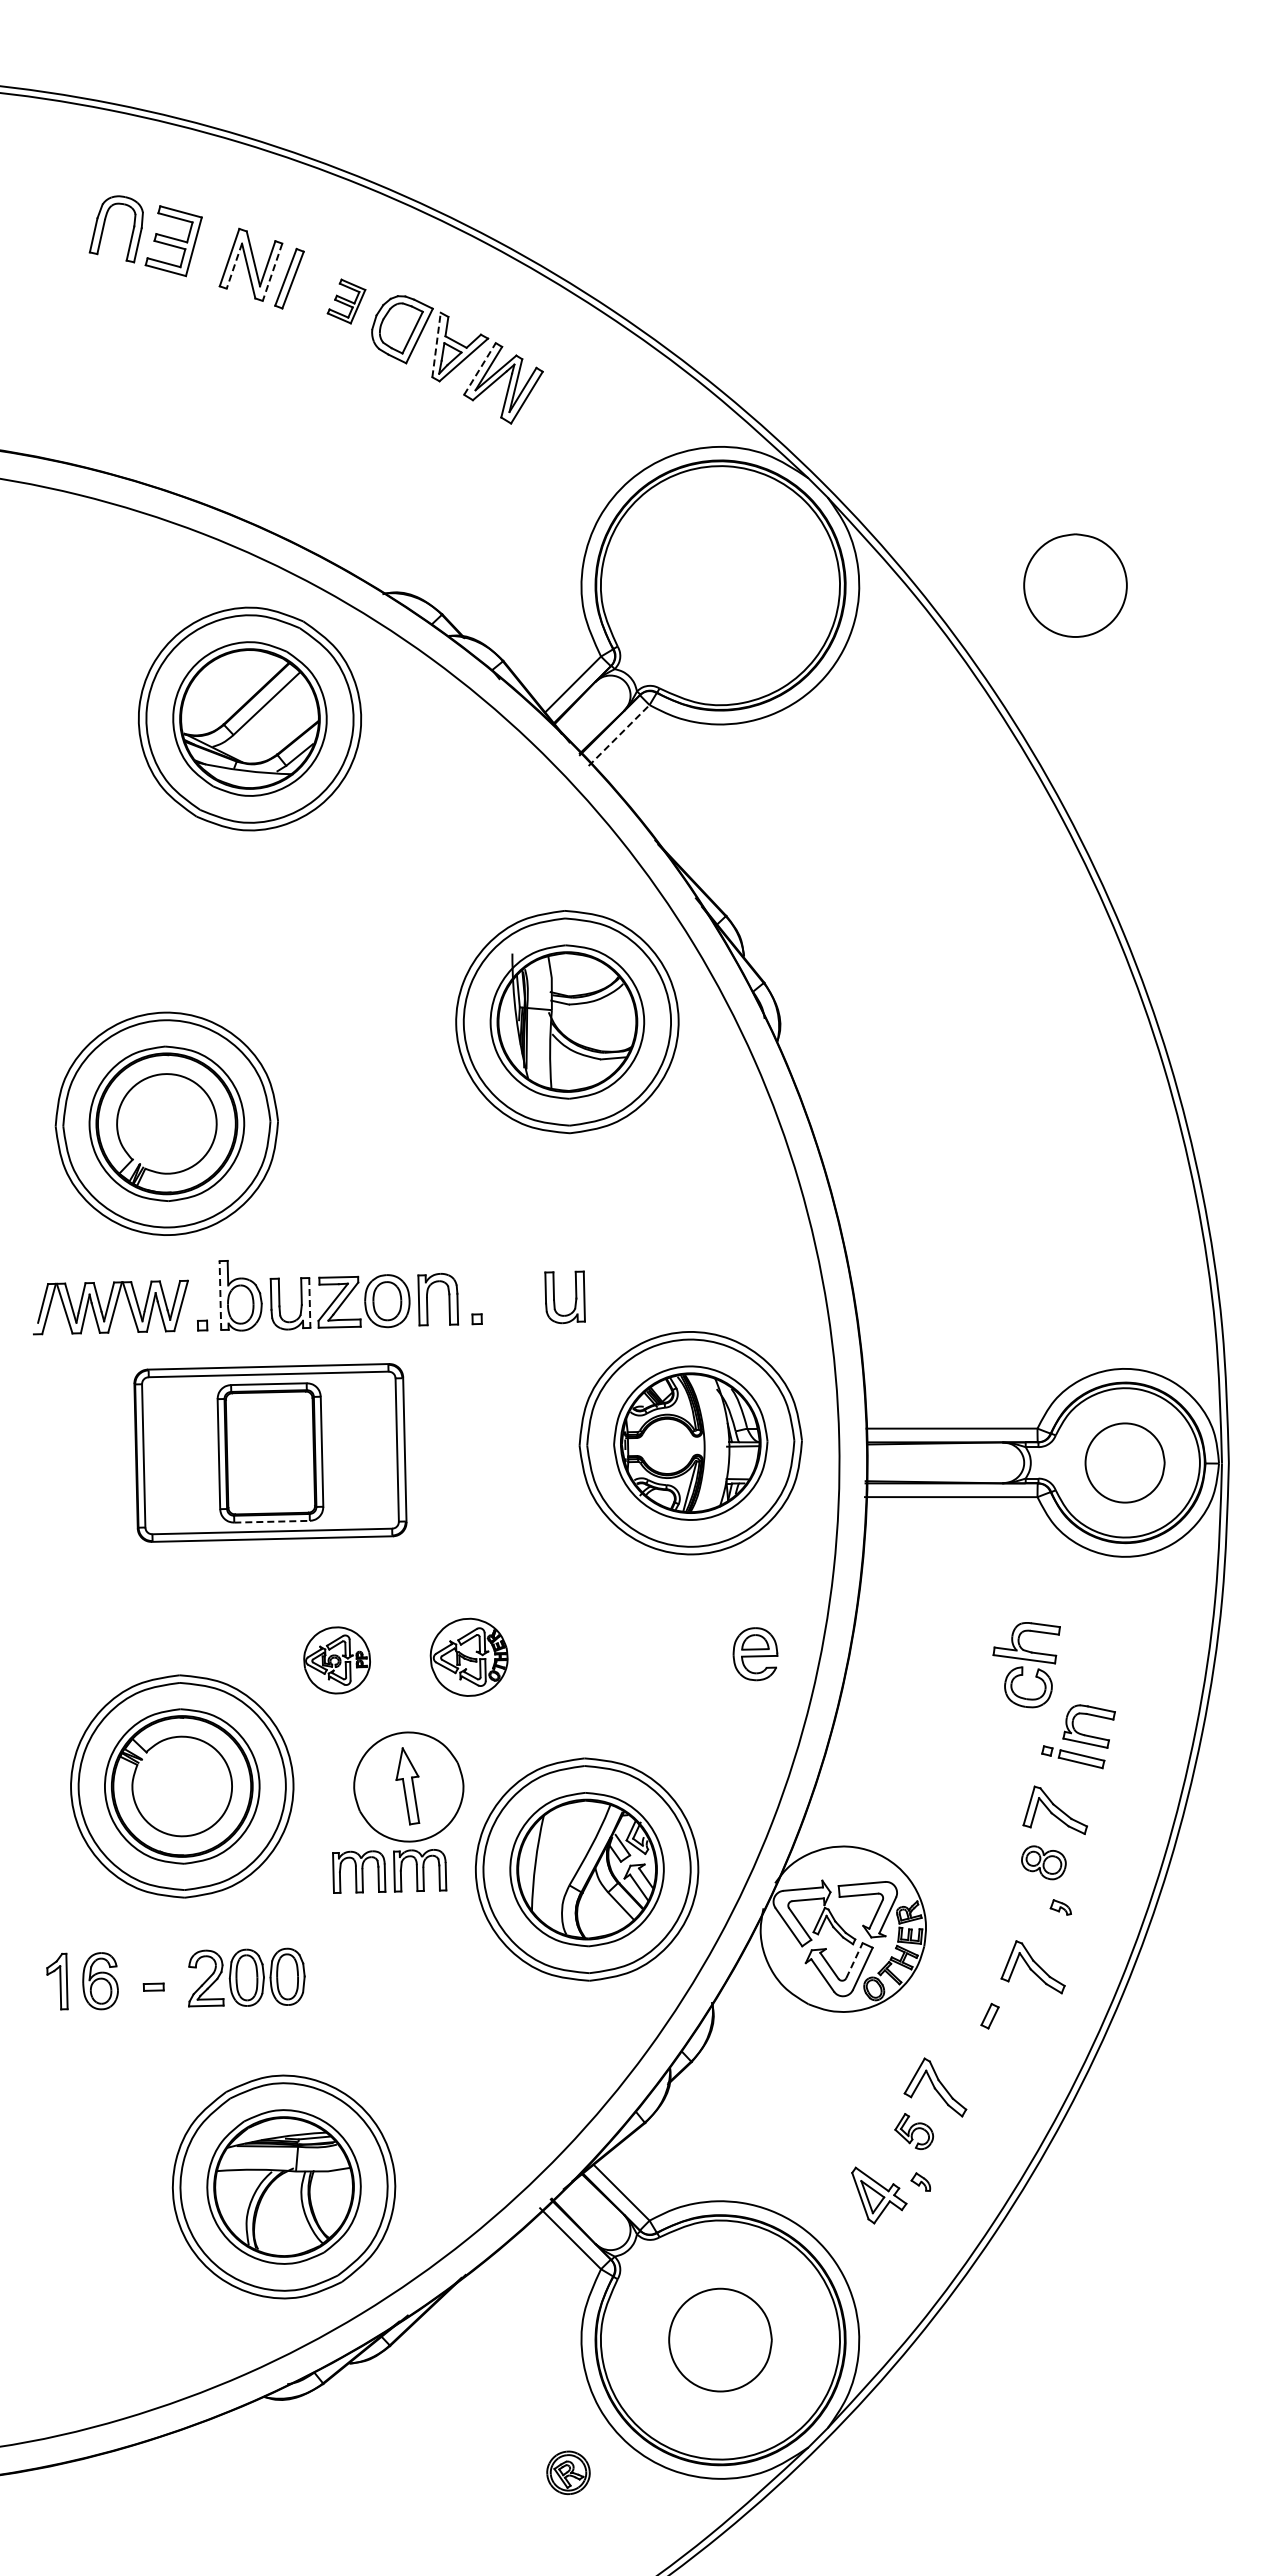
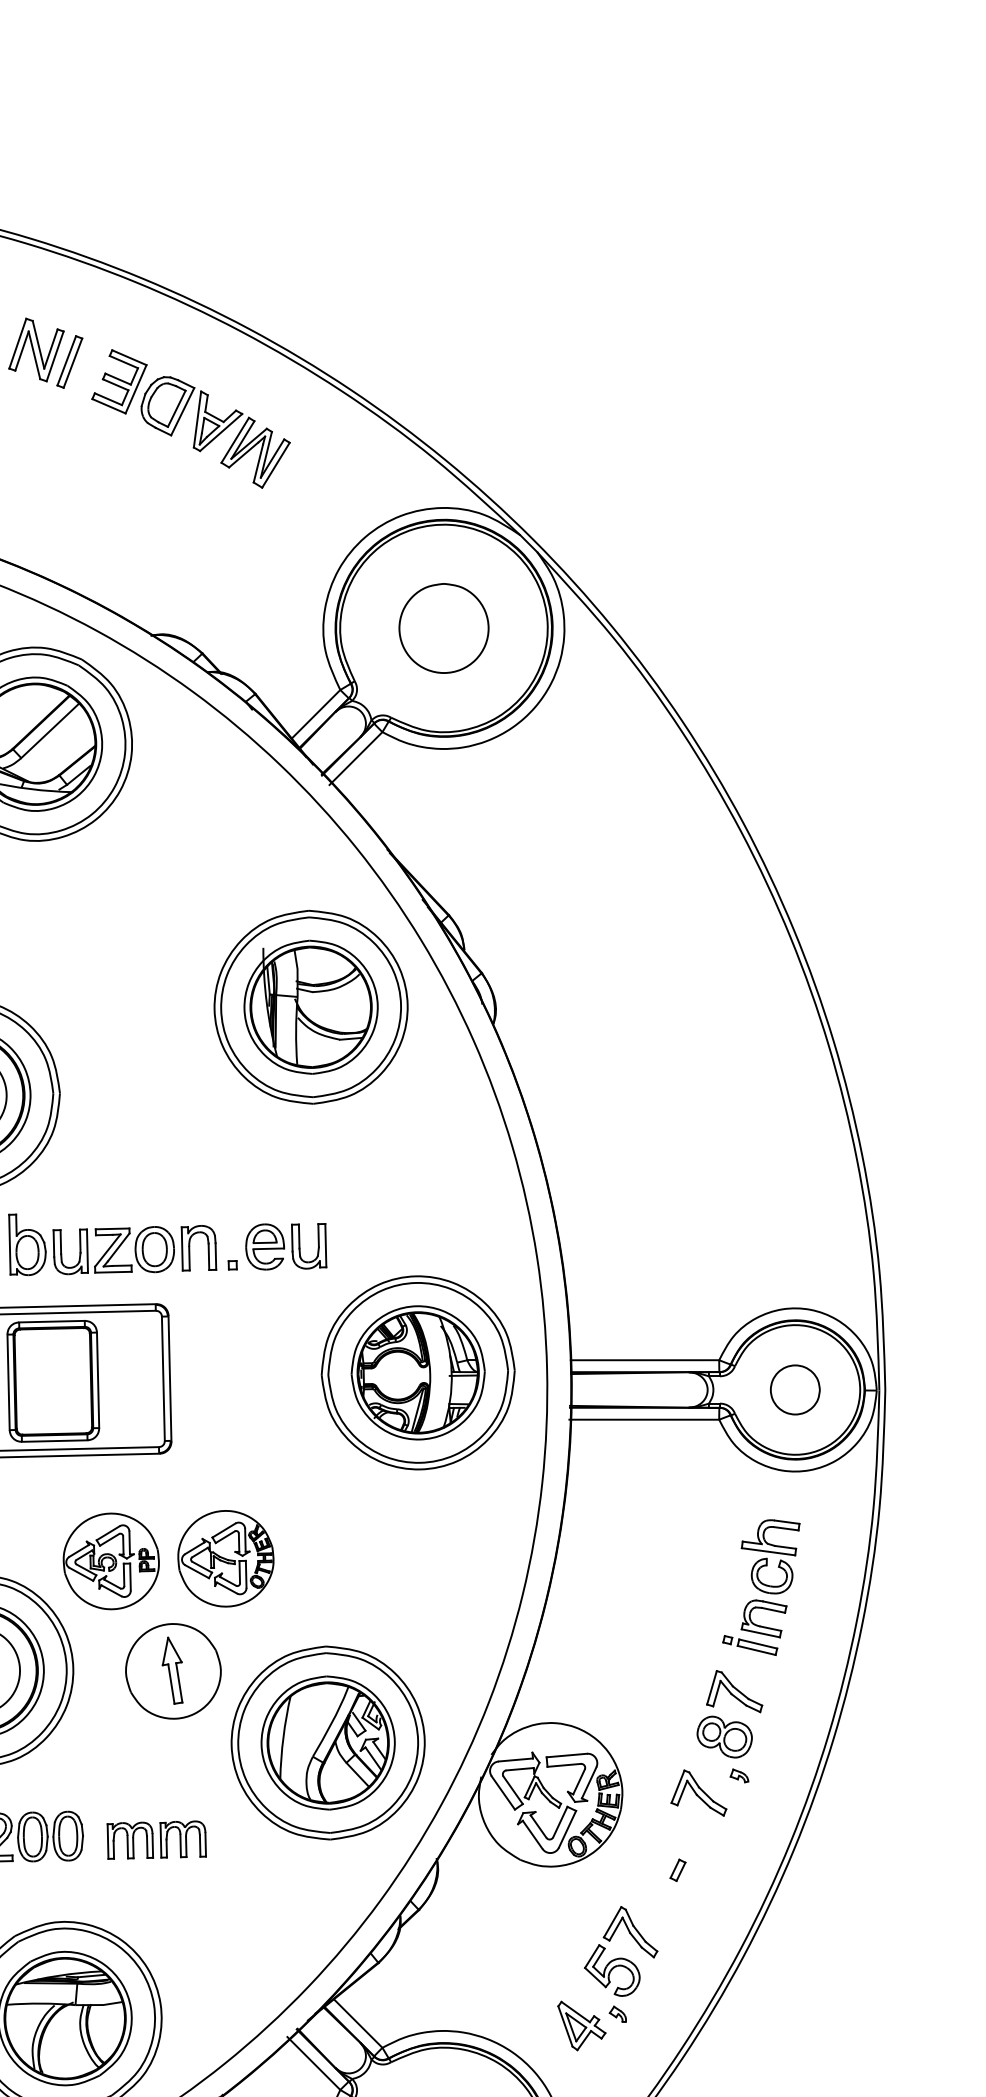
line: (234, 266) -> (22, 351), dashed -> solid
line: (272, 272) -> (55, 356), dashed -> solid
part: (346, 301) -> (119, 381), size x1.67
line: (436, 345) -> (197, 419), dashed -> solid
line: (480, 368) -> (235, 439), dashed -> solid
part: (1075, 585) -> (444, 628), moved
line: (619, 735) -> (356, 758), dashed -> solid
line: (220, 1295) -> (9, 1244), dashed -> solid
line: (309, 1302) -> (87, 1250), dashed -> solid
part: (1125, 1462) -> (795, 1389), size x0.71
line: (272, 1521) -> (55, 1440), dashed -> solid
part: (755, 1654) -> (265, 1247), moved
part: (468, 1657) -> (225, 1558), size x1.43
part: (336, 1660) -> (110, 1561), size x1.67
part: (1026, 1665) -> (770, 1557), moved
part: (1043, 1862) -> (724, 1736), size x1.43
part: (389, 1871) -> (156, 1840), moved
line: (854, 1960) -> (560, 1821), dashed -> solid
part: (1032, 1967) -> (698, 1793), moved
part: (913, 2131) -> (611, 1970), size x1.67

